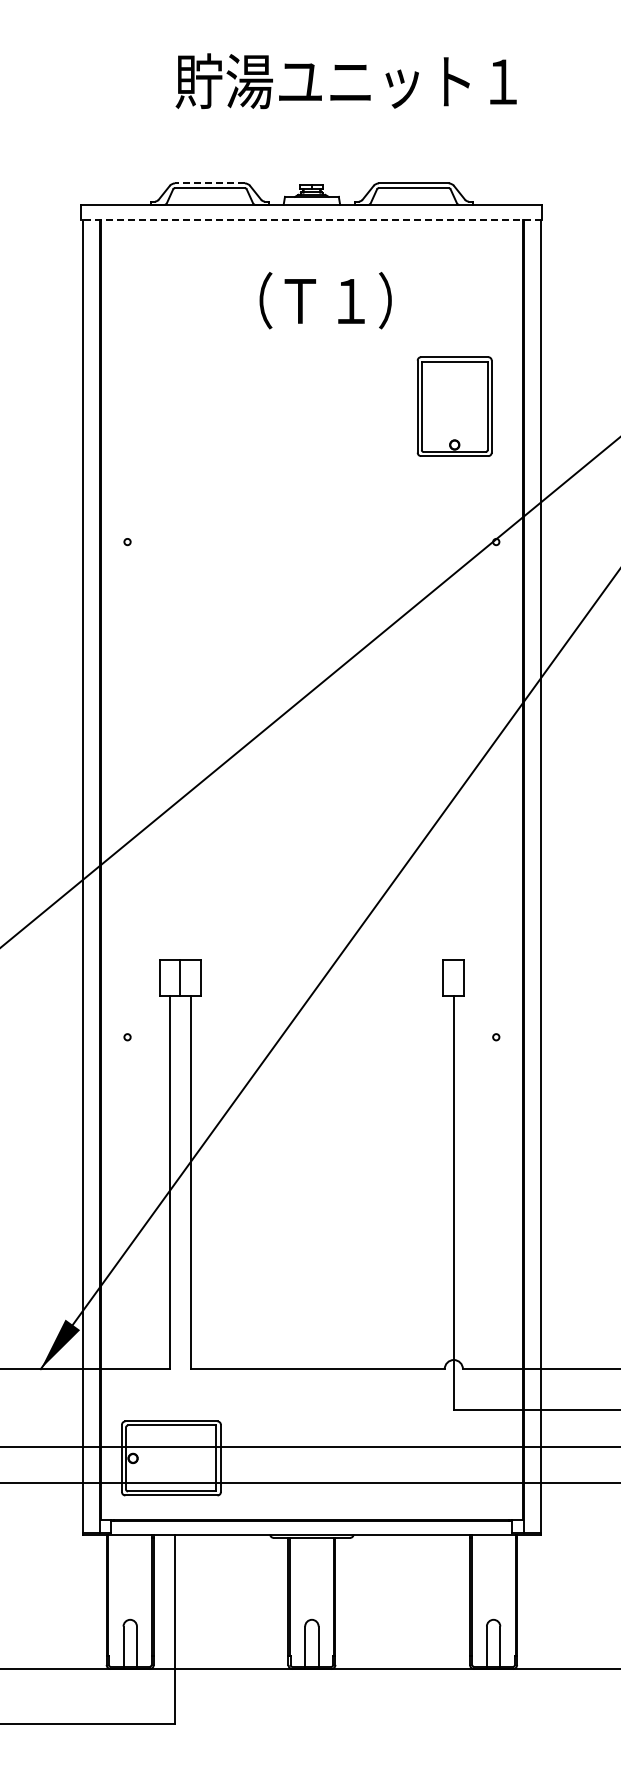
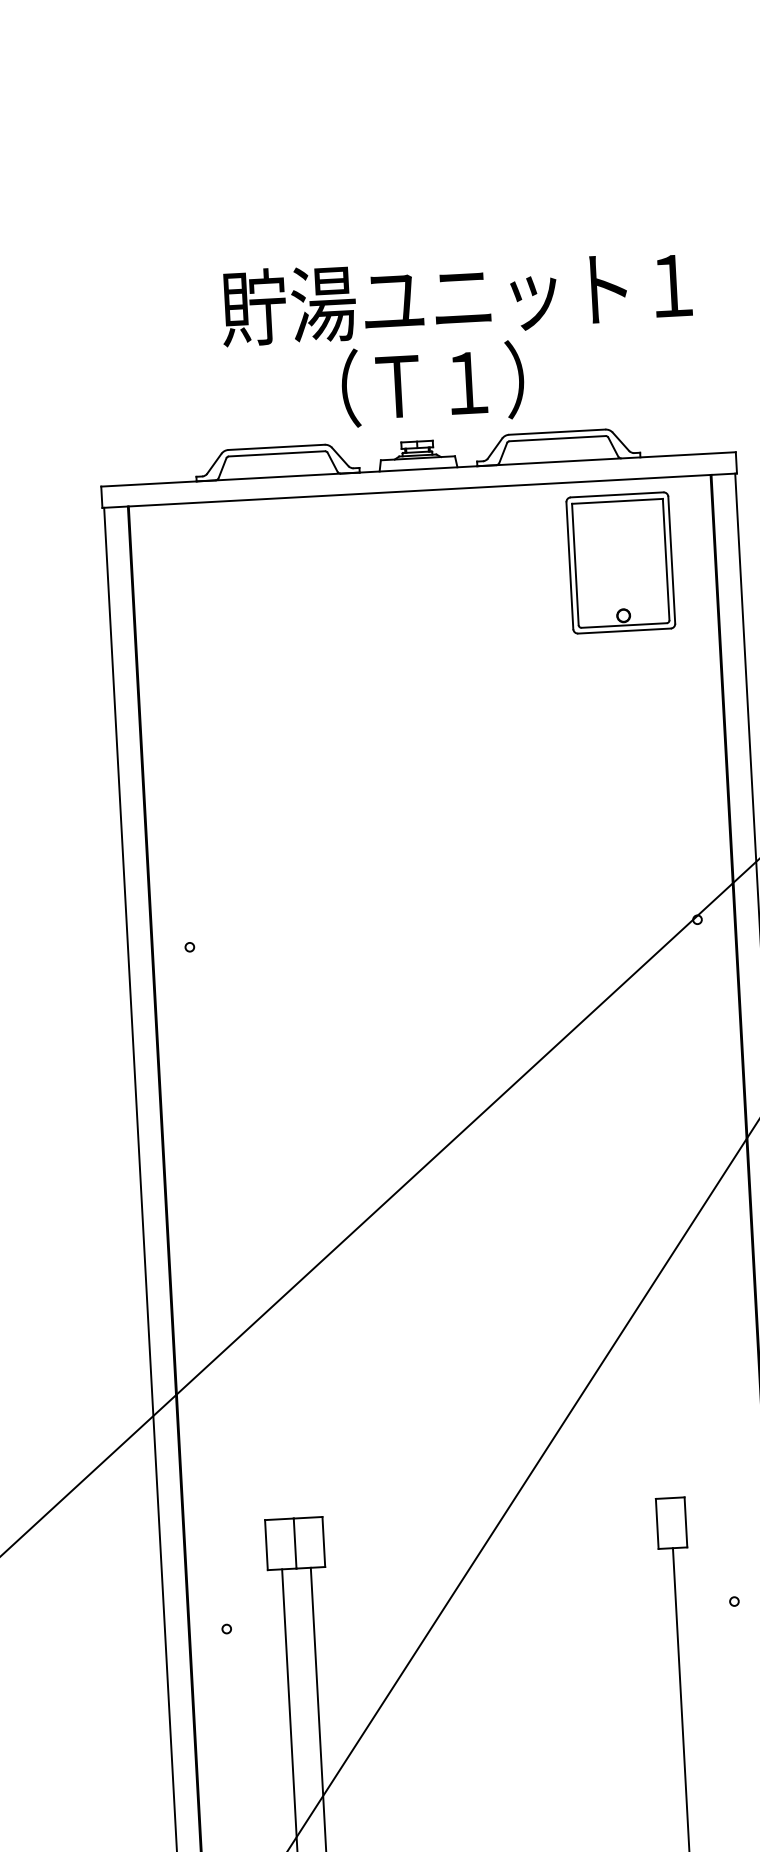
line: (209, 183) -> (275, 447), dashed -> solid
line: (311, 220) -> (419, 490), dashed -> solid
text: (325, 300) -> (432, 383), moved
part: (454, 406) -> (620, 562), moved

